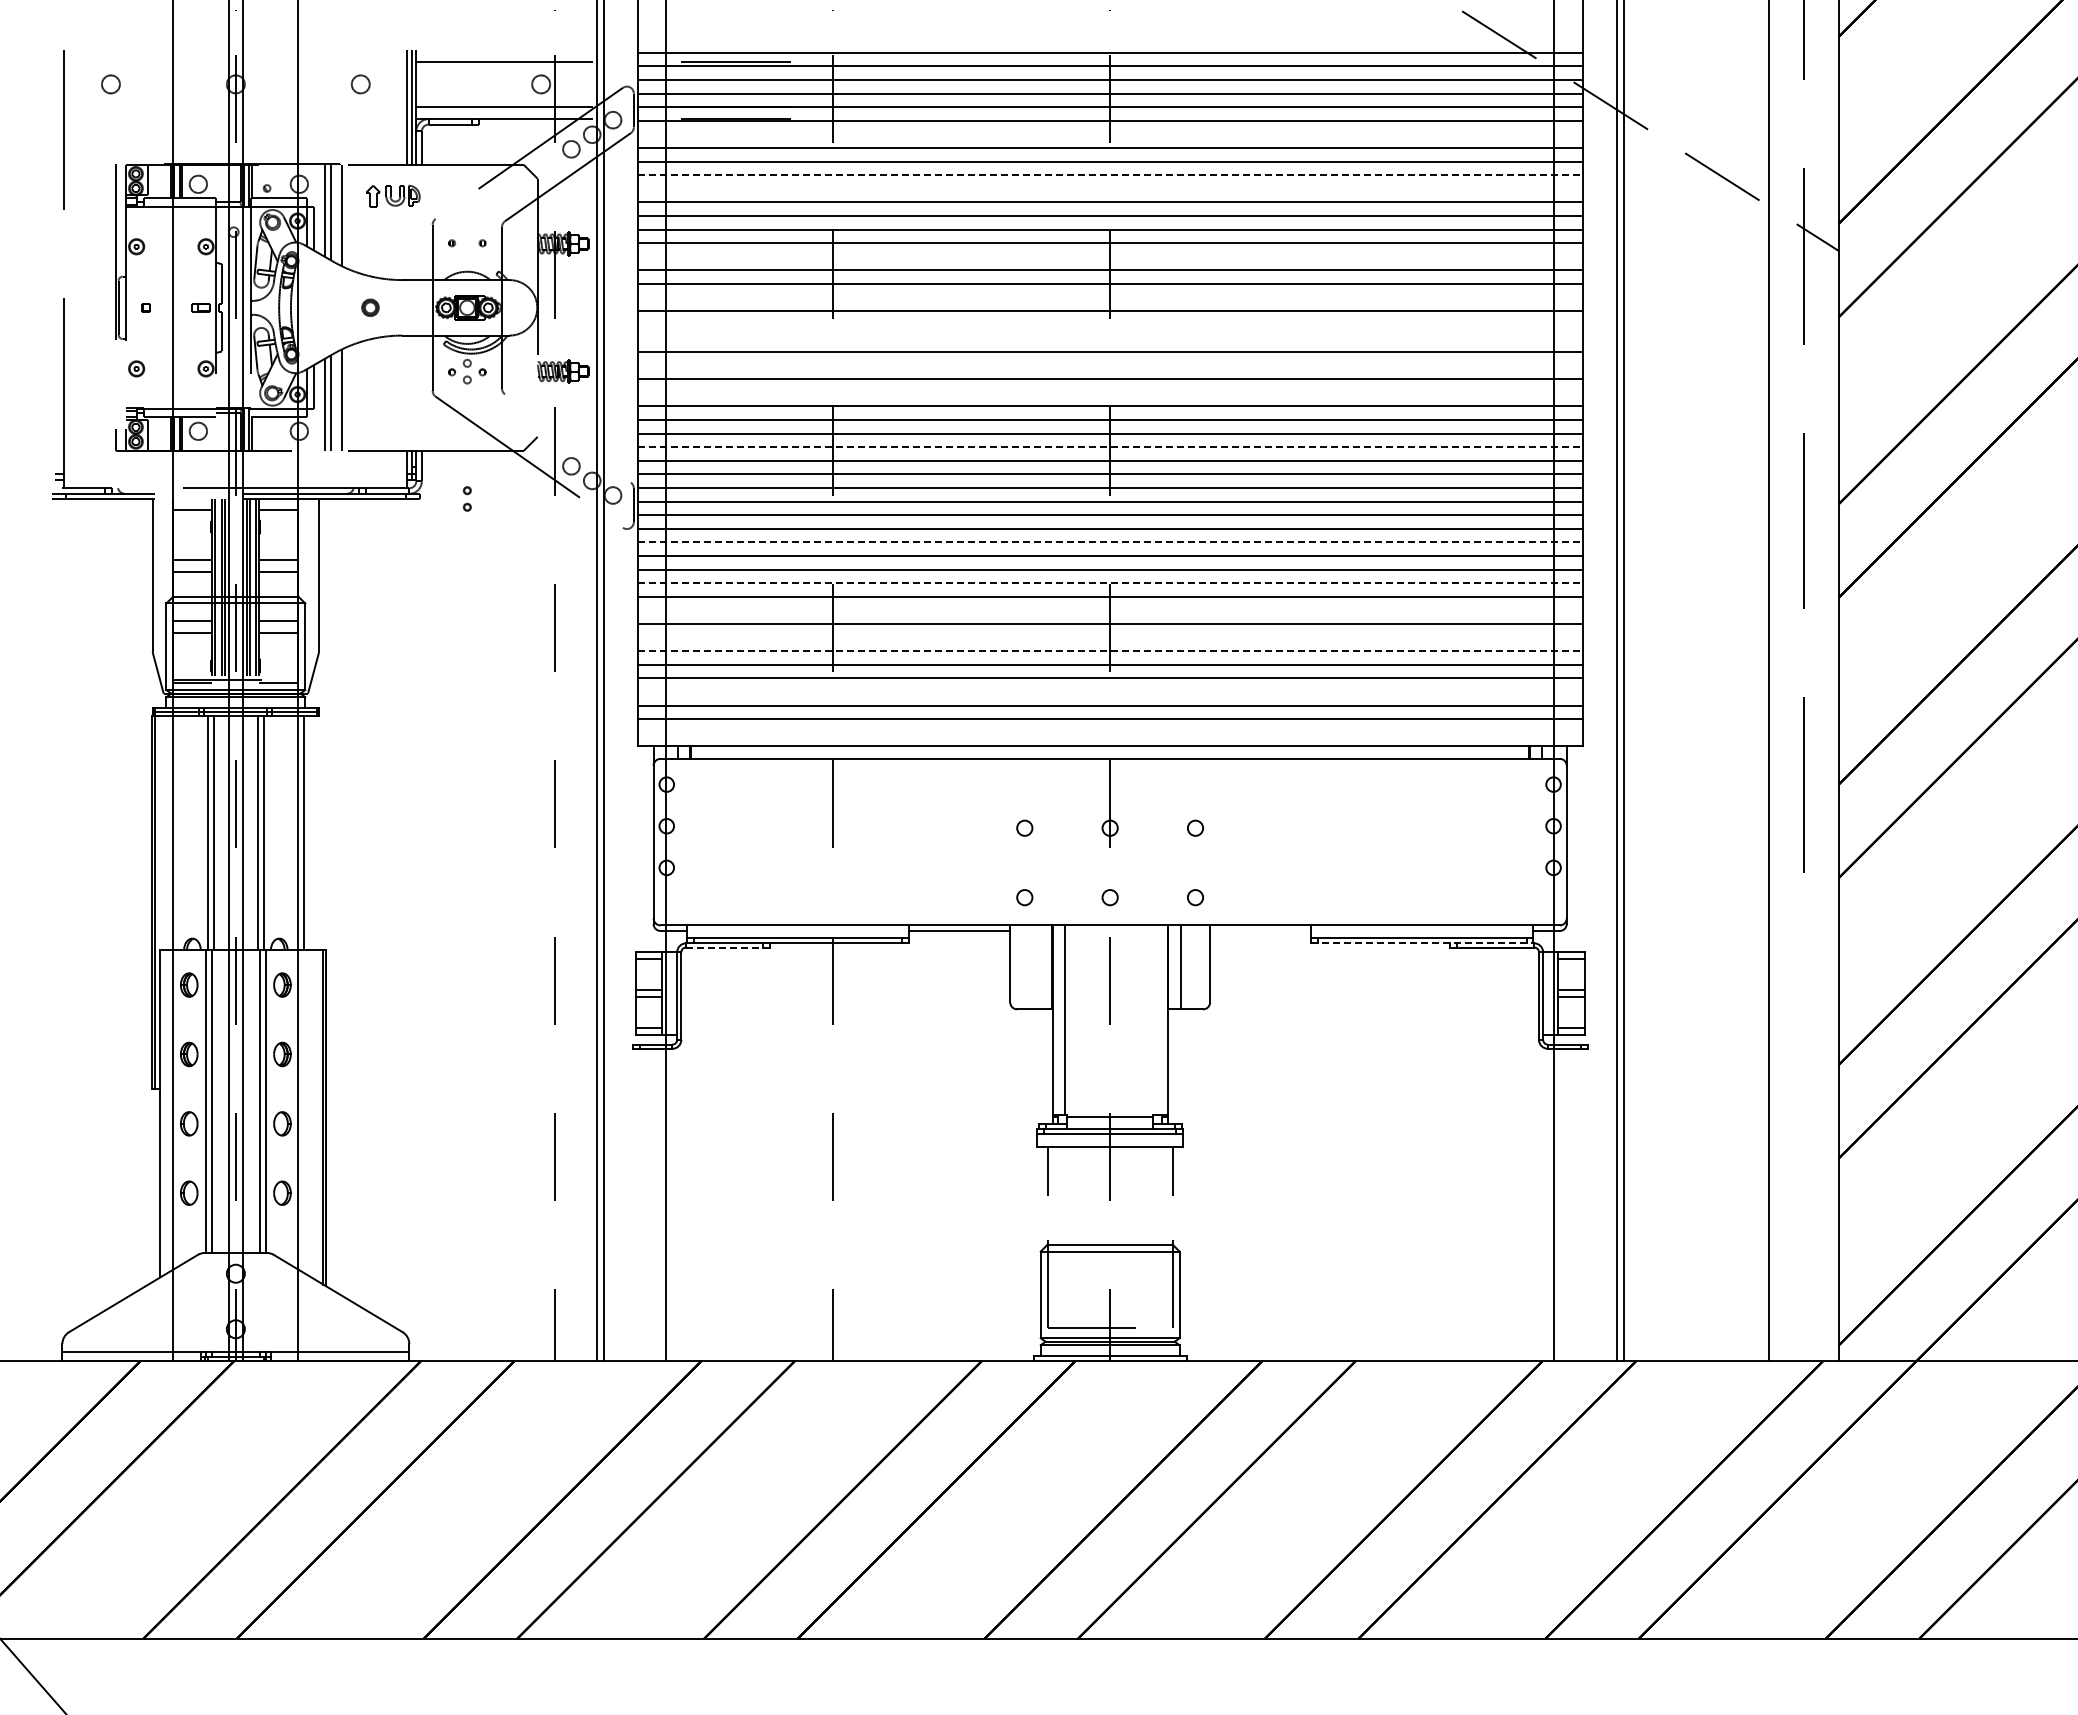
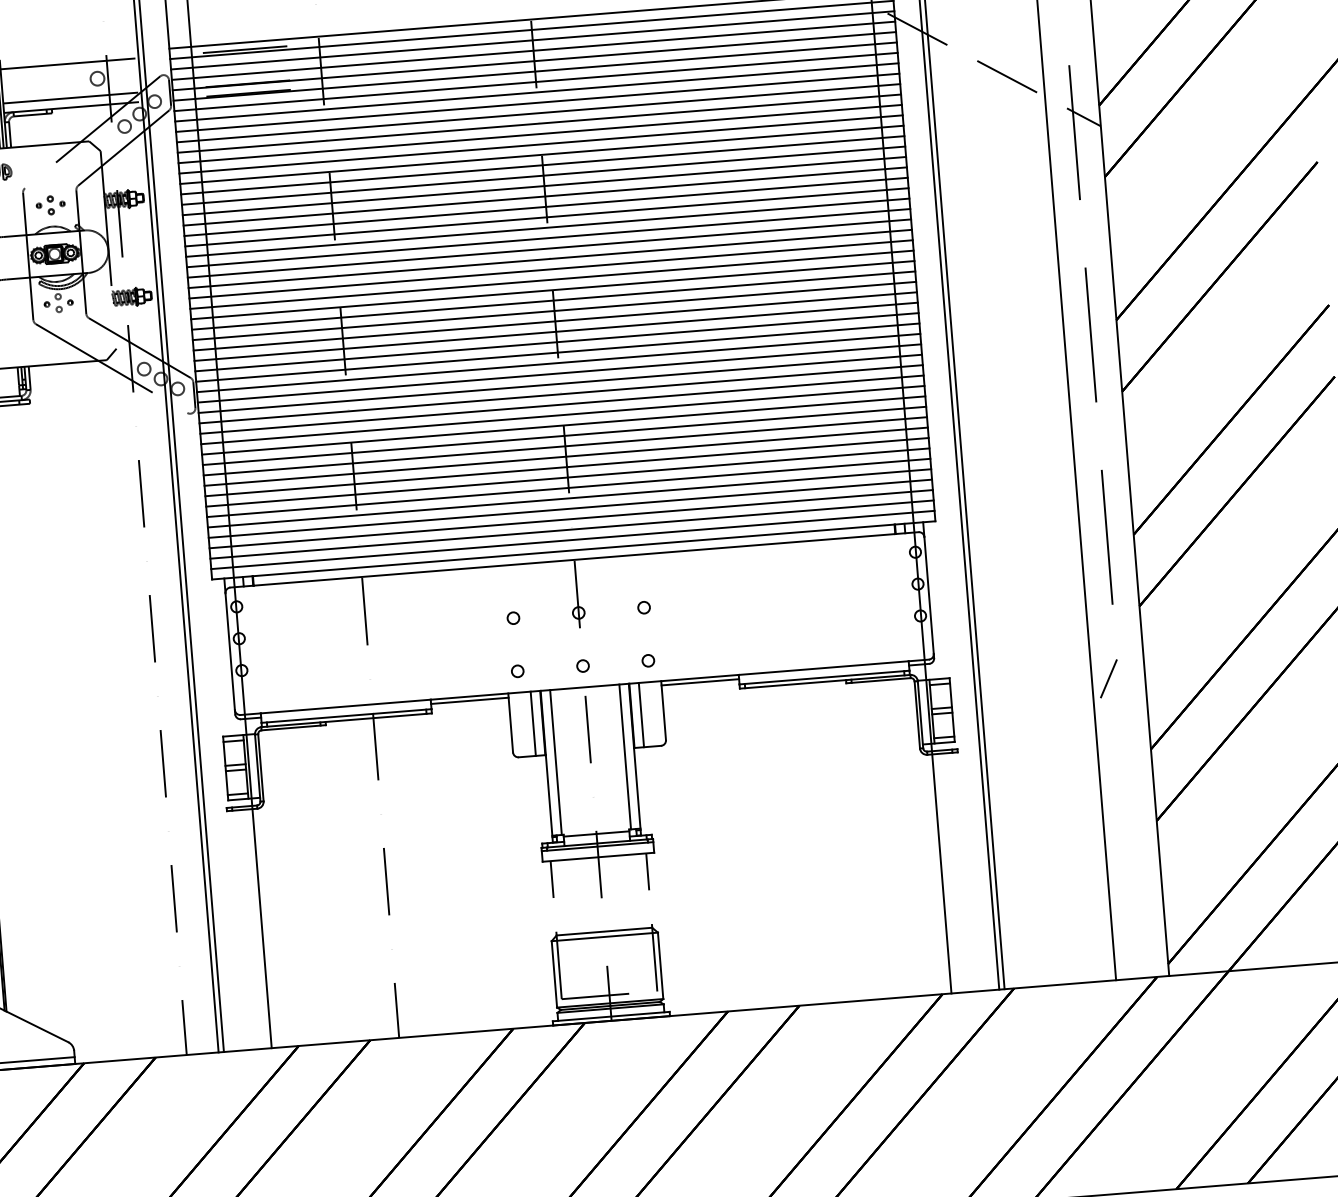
line: (1109, 134) -> (535, 82), added
line: (1110, 175) -> (538, 113), dashed -> solid
line: (1109, 188) -> (538, 123), added
line: (1109, 256) -> (543, 175), added
line: (1109, 297) -> (545, 206), added
line: (1109, 324) -> (547, 227), added
line: (1109, 338) -> (548, 238), added
line: (1109, 365) -> (549, 258), added
line: (1109, 392) -> (551, 279), added
line: (567, 438) -> (139, 348), added
line: (1110, 447) -> (555, 321), dashed -> solid
part: (466, 498) -> (50, 205), moved
line: (1110, 542) -> (561, 394), dashed -> solid
line: (1110, 583) -> (563, 425), dashed -> solid
line: (1109, 610) -> (564, 446), added
line: (1109, 637) -> (566, 467), added
line: (1110, 651) -> (568, 477), dashed -> solid
line: (1109, 692) -> (569, 509), added
line: (1109, 732) -> (572, 539), added
line: (1260, 930) -> (700, 681), added
line: (1423, 943) -> (825, 681), dashed -> solid
line: (728, 947) -> (294, 727), dashed -> solid
line: (1039, 967) -> (533, 723), added
line: (1791, 968) -> (1108, 678), added
line: (1155, 1019) -> (625, 756), added

